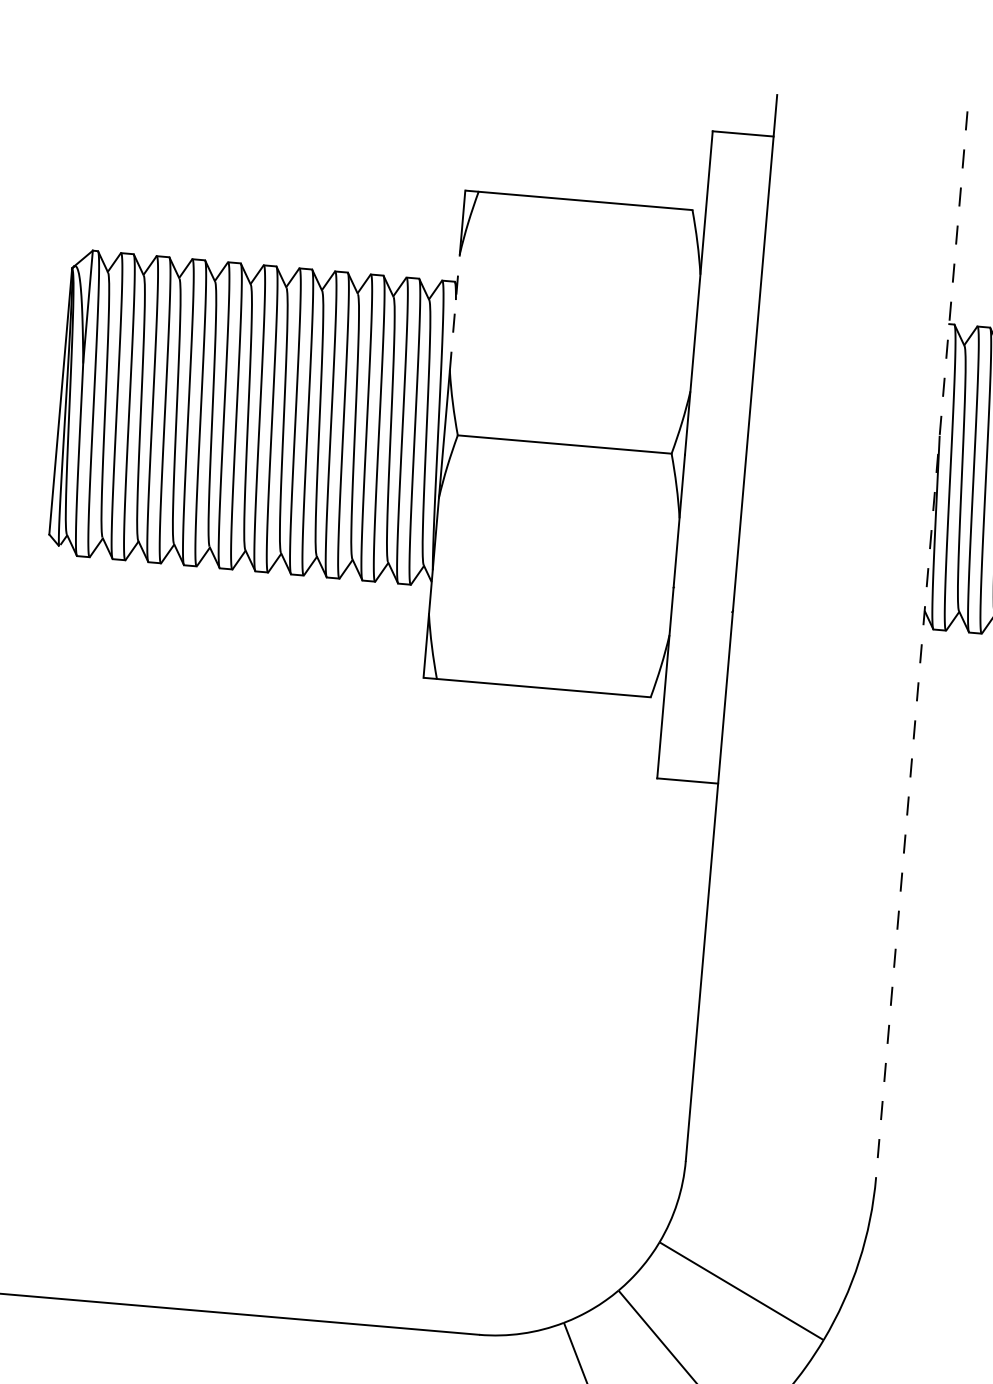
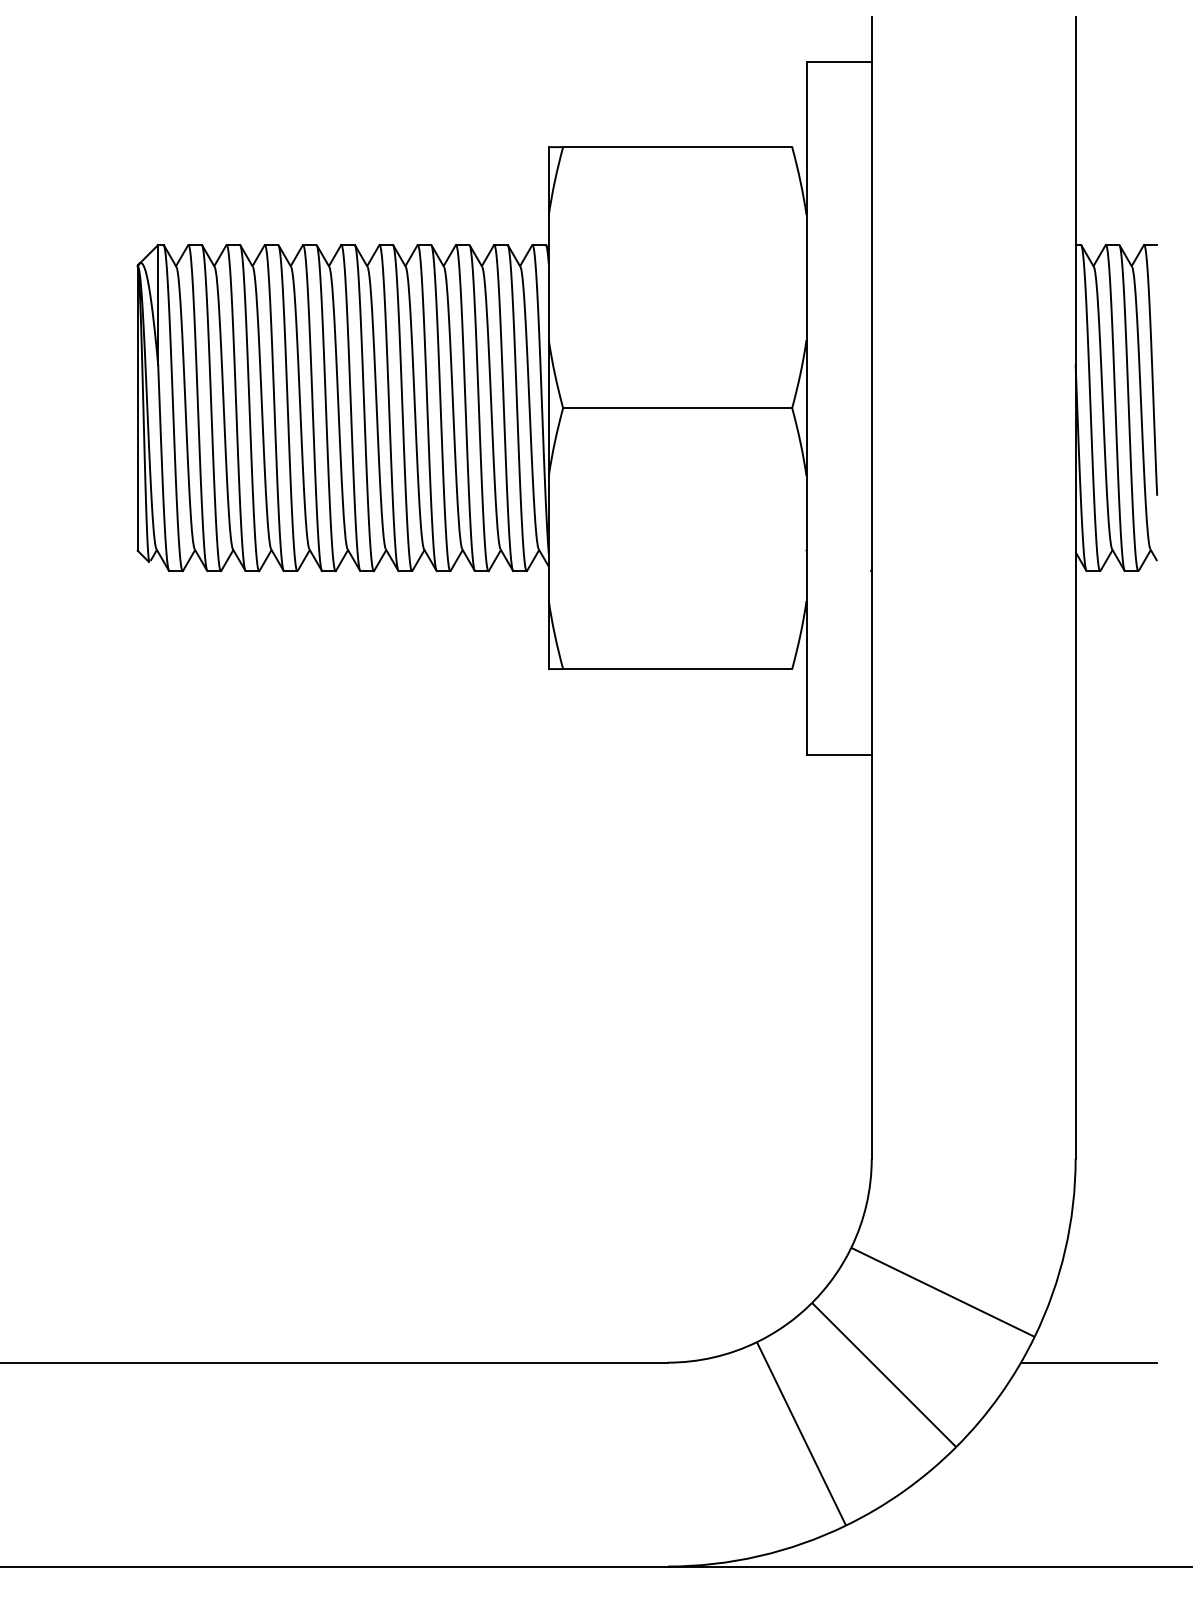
line: (454, 312) -> (548, 277), dashed -> solid
line: (921, 643) -> (1075, 587), dashed -> solid
line: (871, 1368) -> (1088, 1362), added

